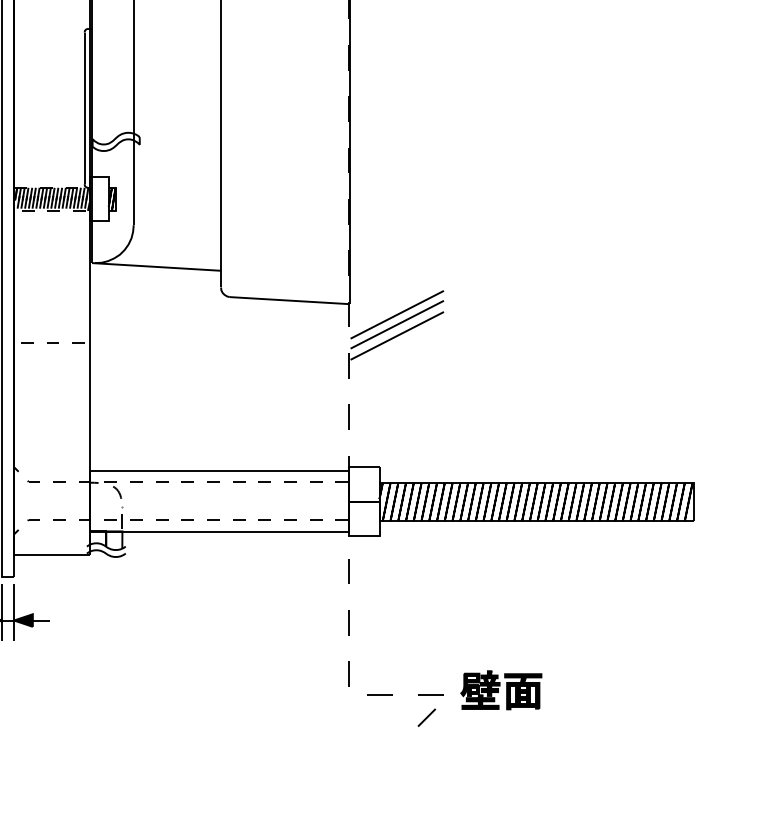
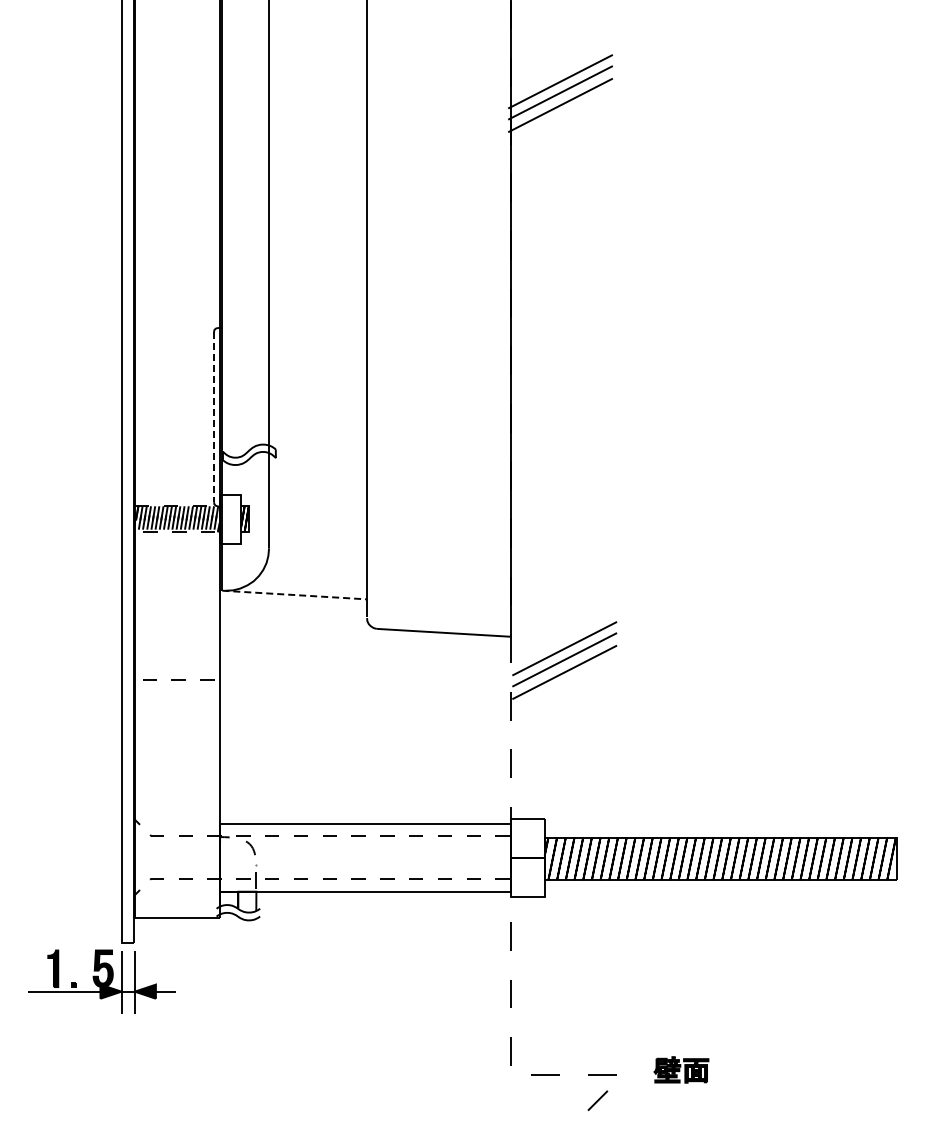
line: (85, 108) -> (214, 417), solid -> dashed
line: (157, 267) -> (295, 595), solid -> dashed
part: (501, 689) -> (681, 1069), size x0.6

